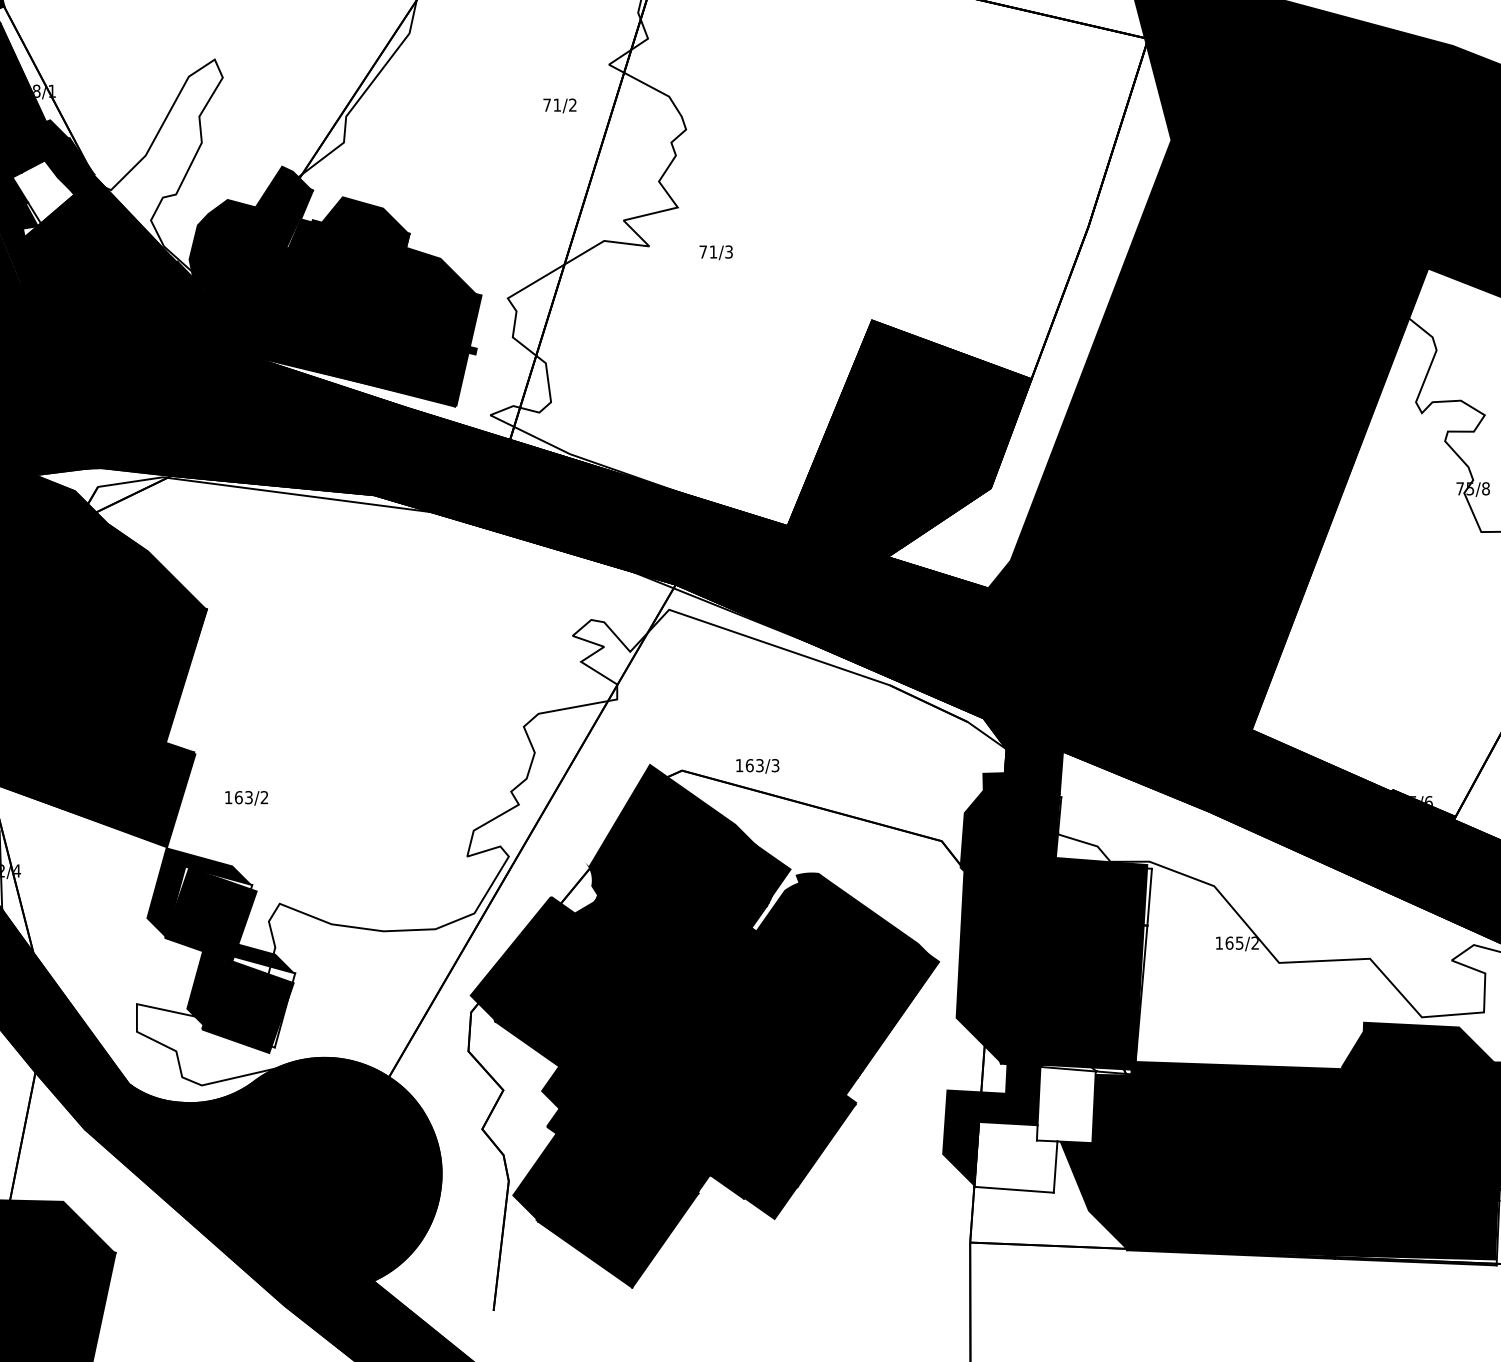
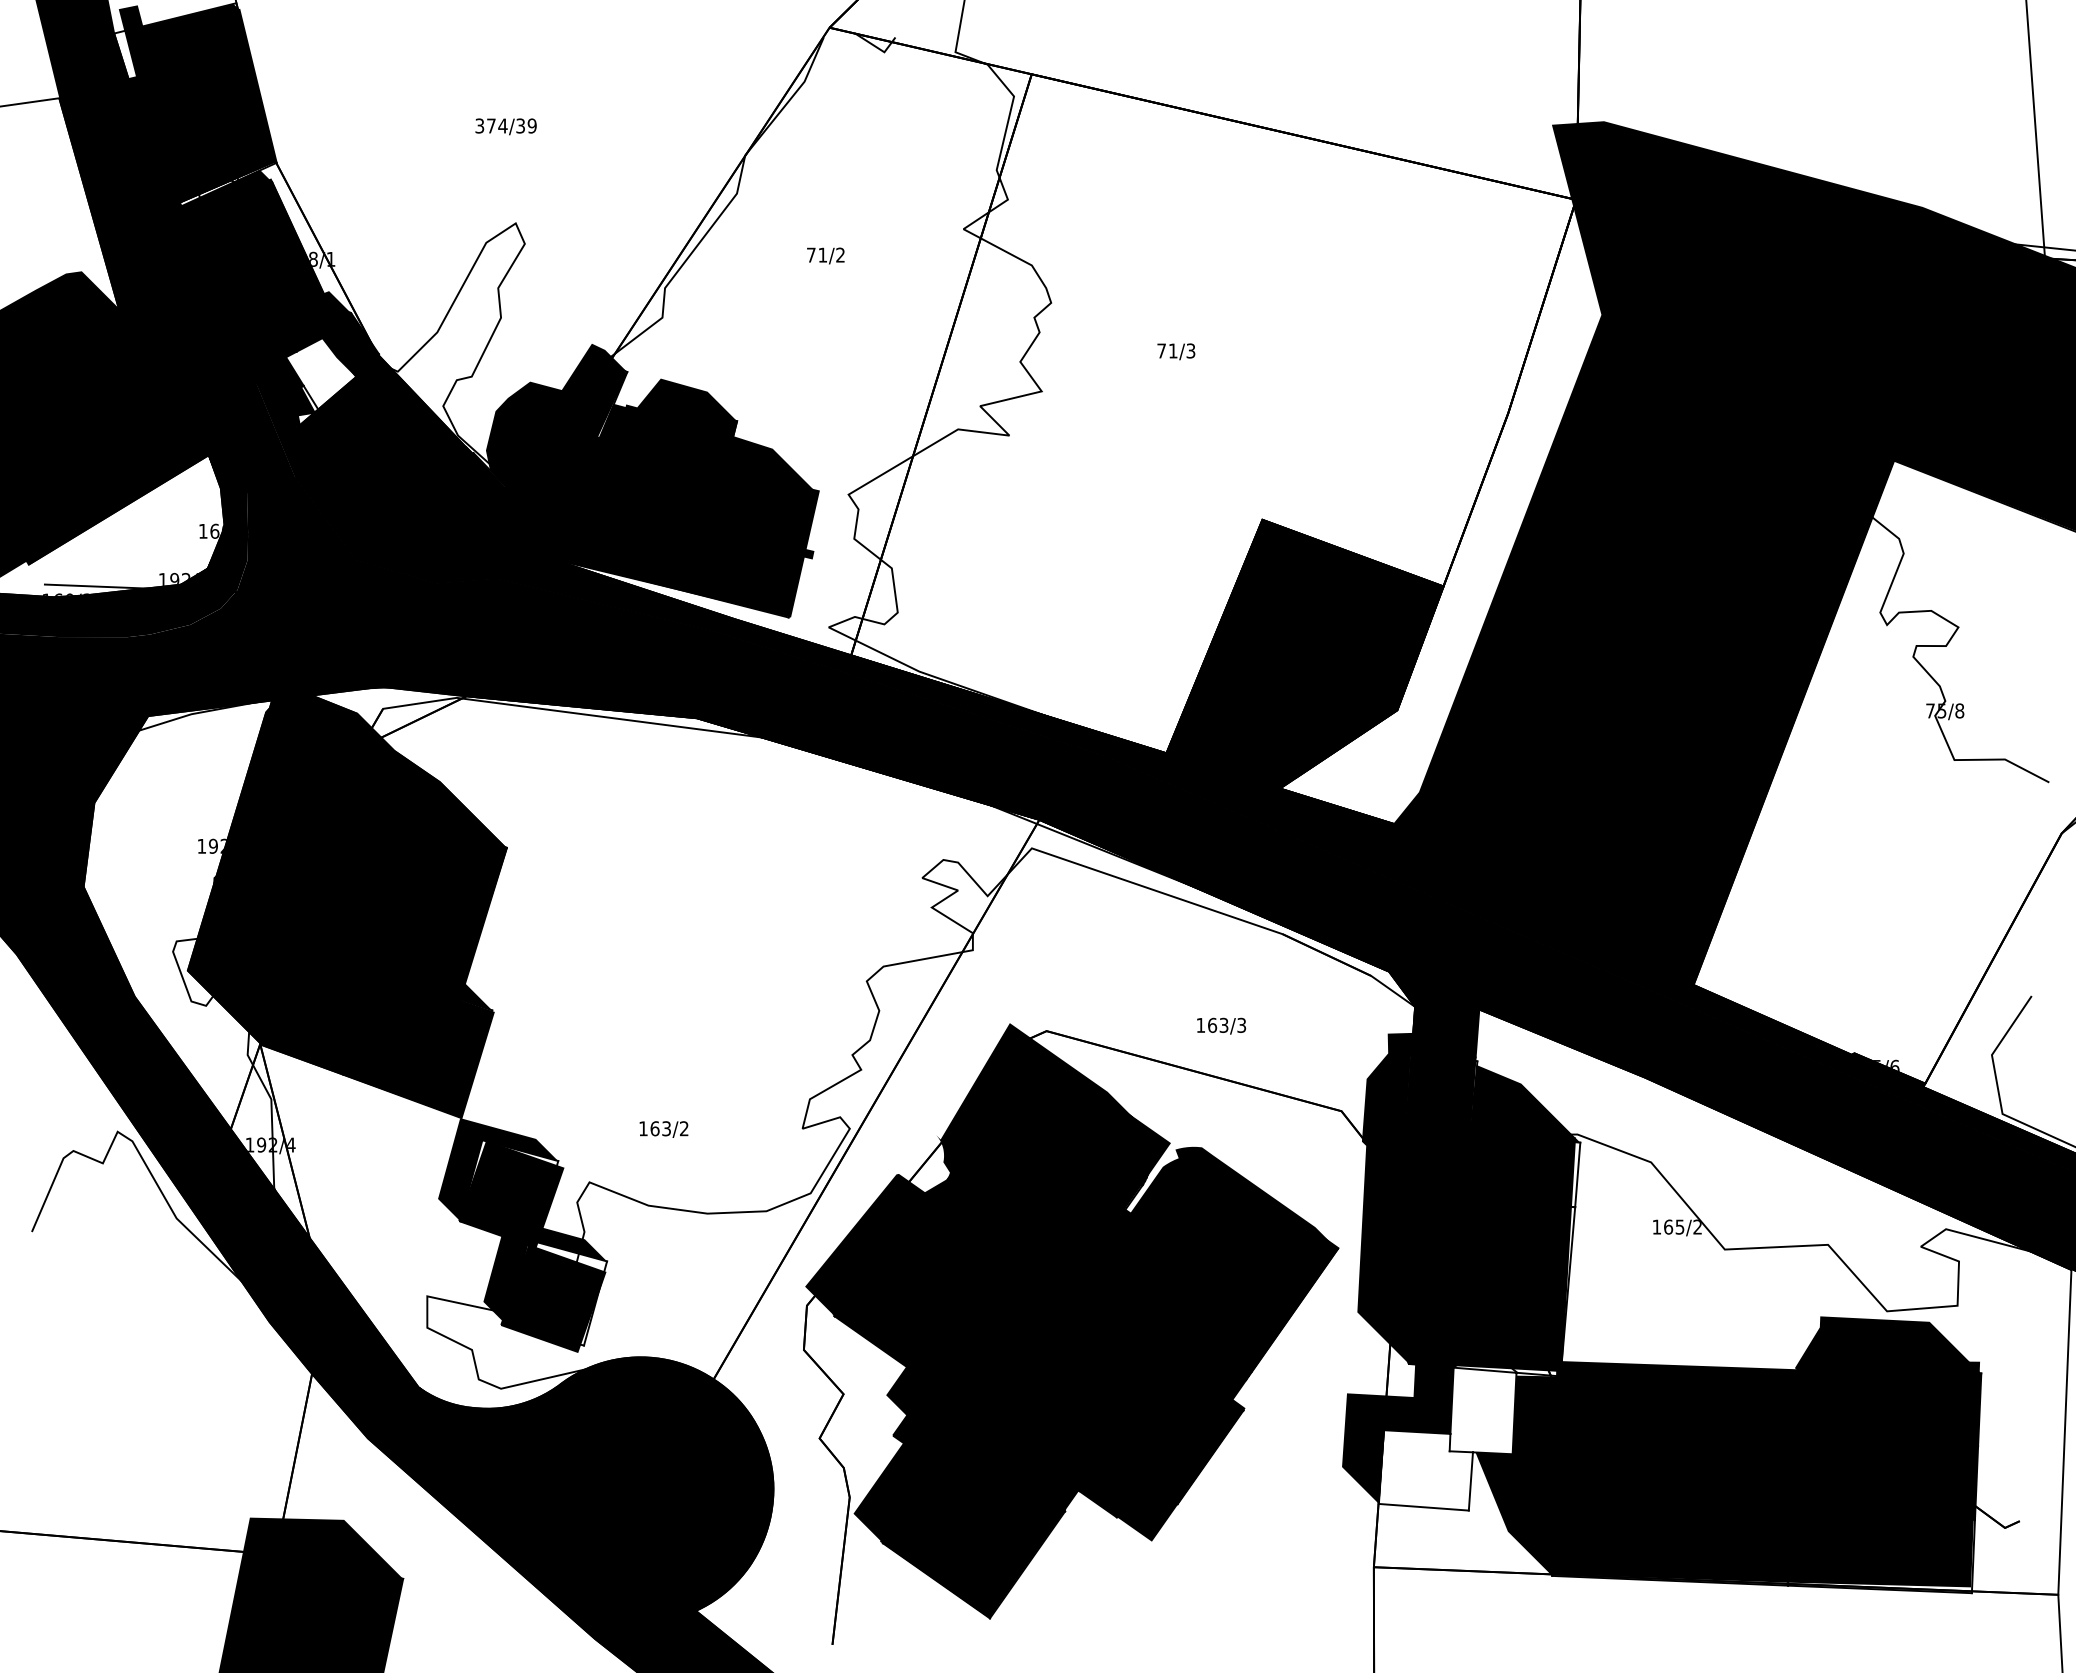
text: (559, 105) -> (825, 255), moved
text: (716, 252) -> (1176, 351), moved
fill: (179, 740) -> (475, 996), added
text: (757, 765) -> (1221, 1025), moved
text: (246, 798) -> (663, 1129), moved
fill: (1103, 834) -> (1525, 1103), added

